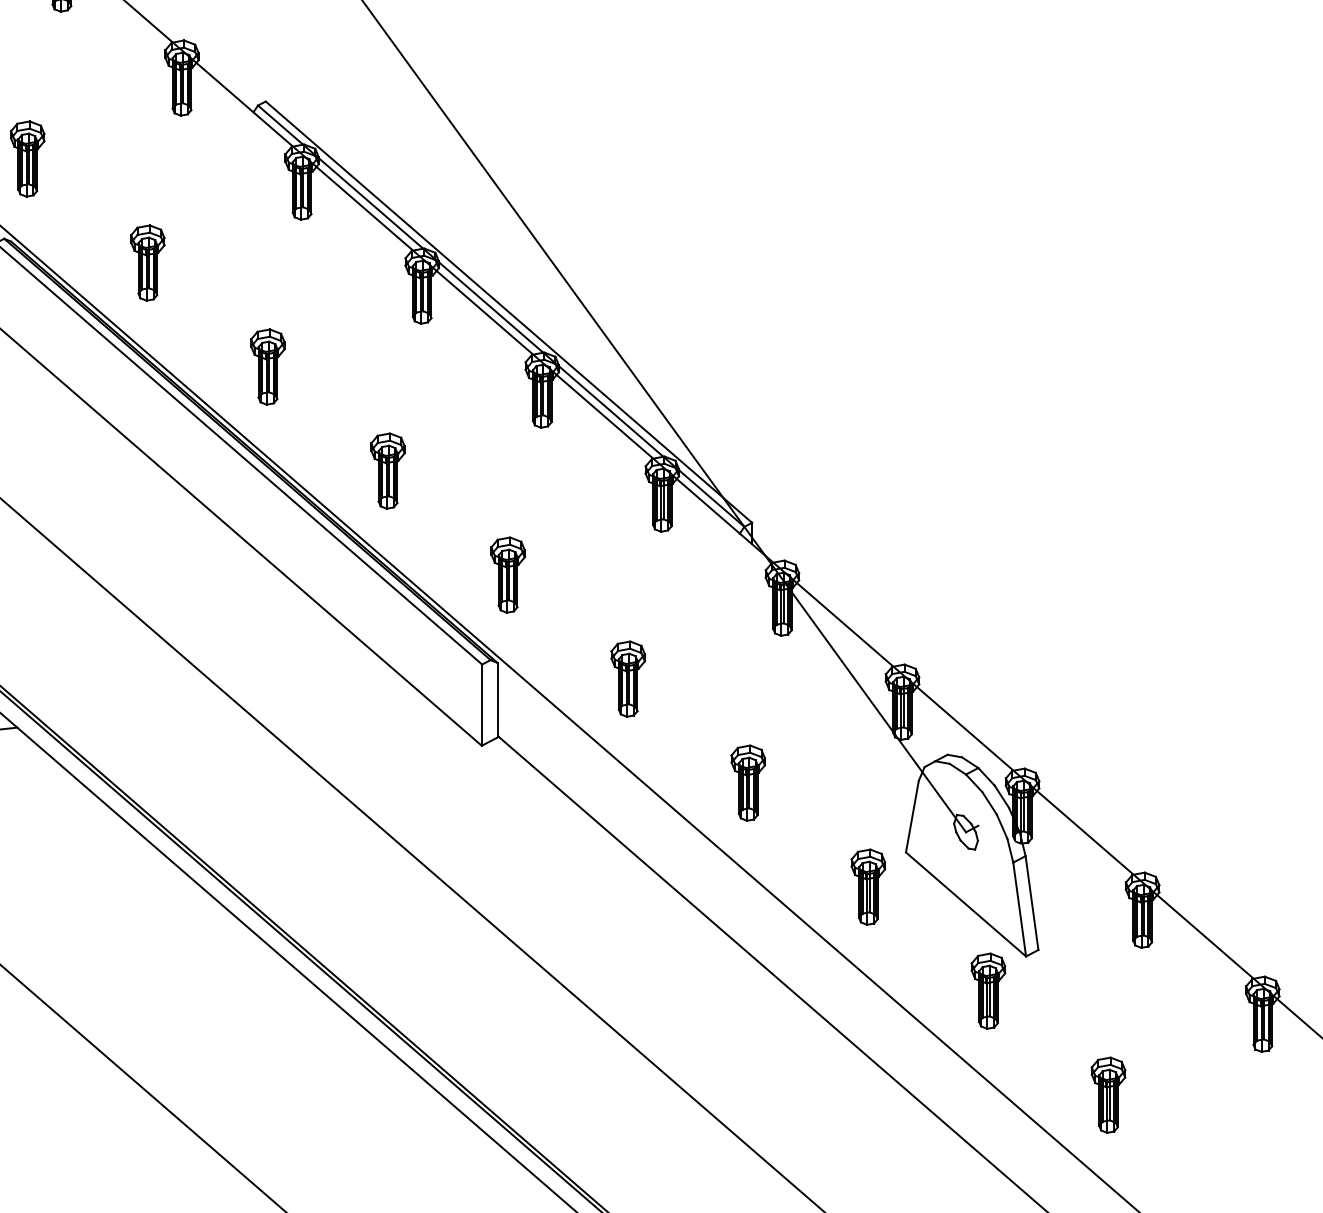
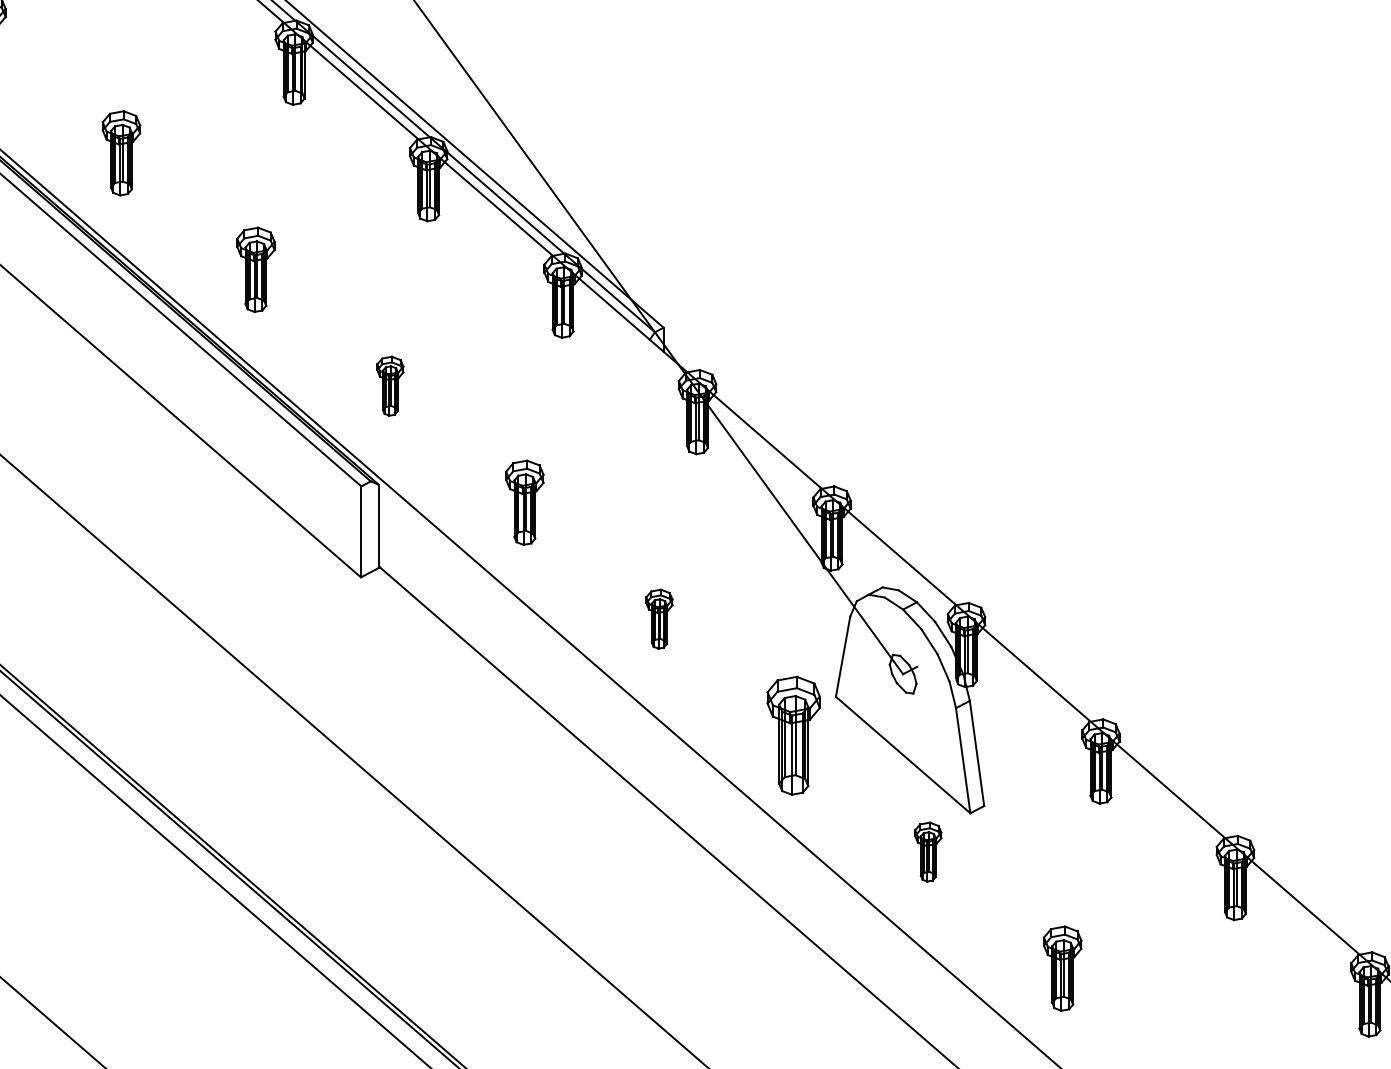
part: (507, 574) -> (389, 385), size x0.7
part: (748, 782) -> (659, 618), size x0.7
part: (868, 886) -> (793, 734), size x1.4
part: (988, 990) -> (928, 851), size x0.7

